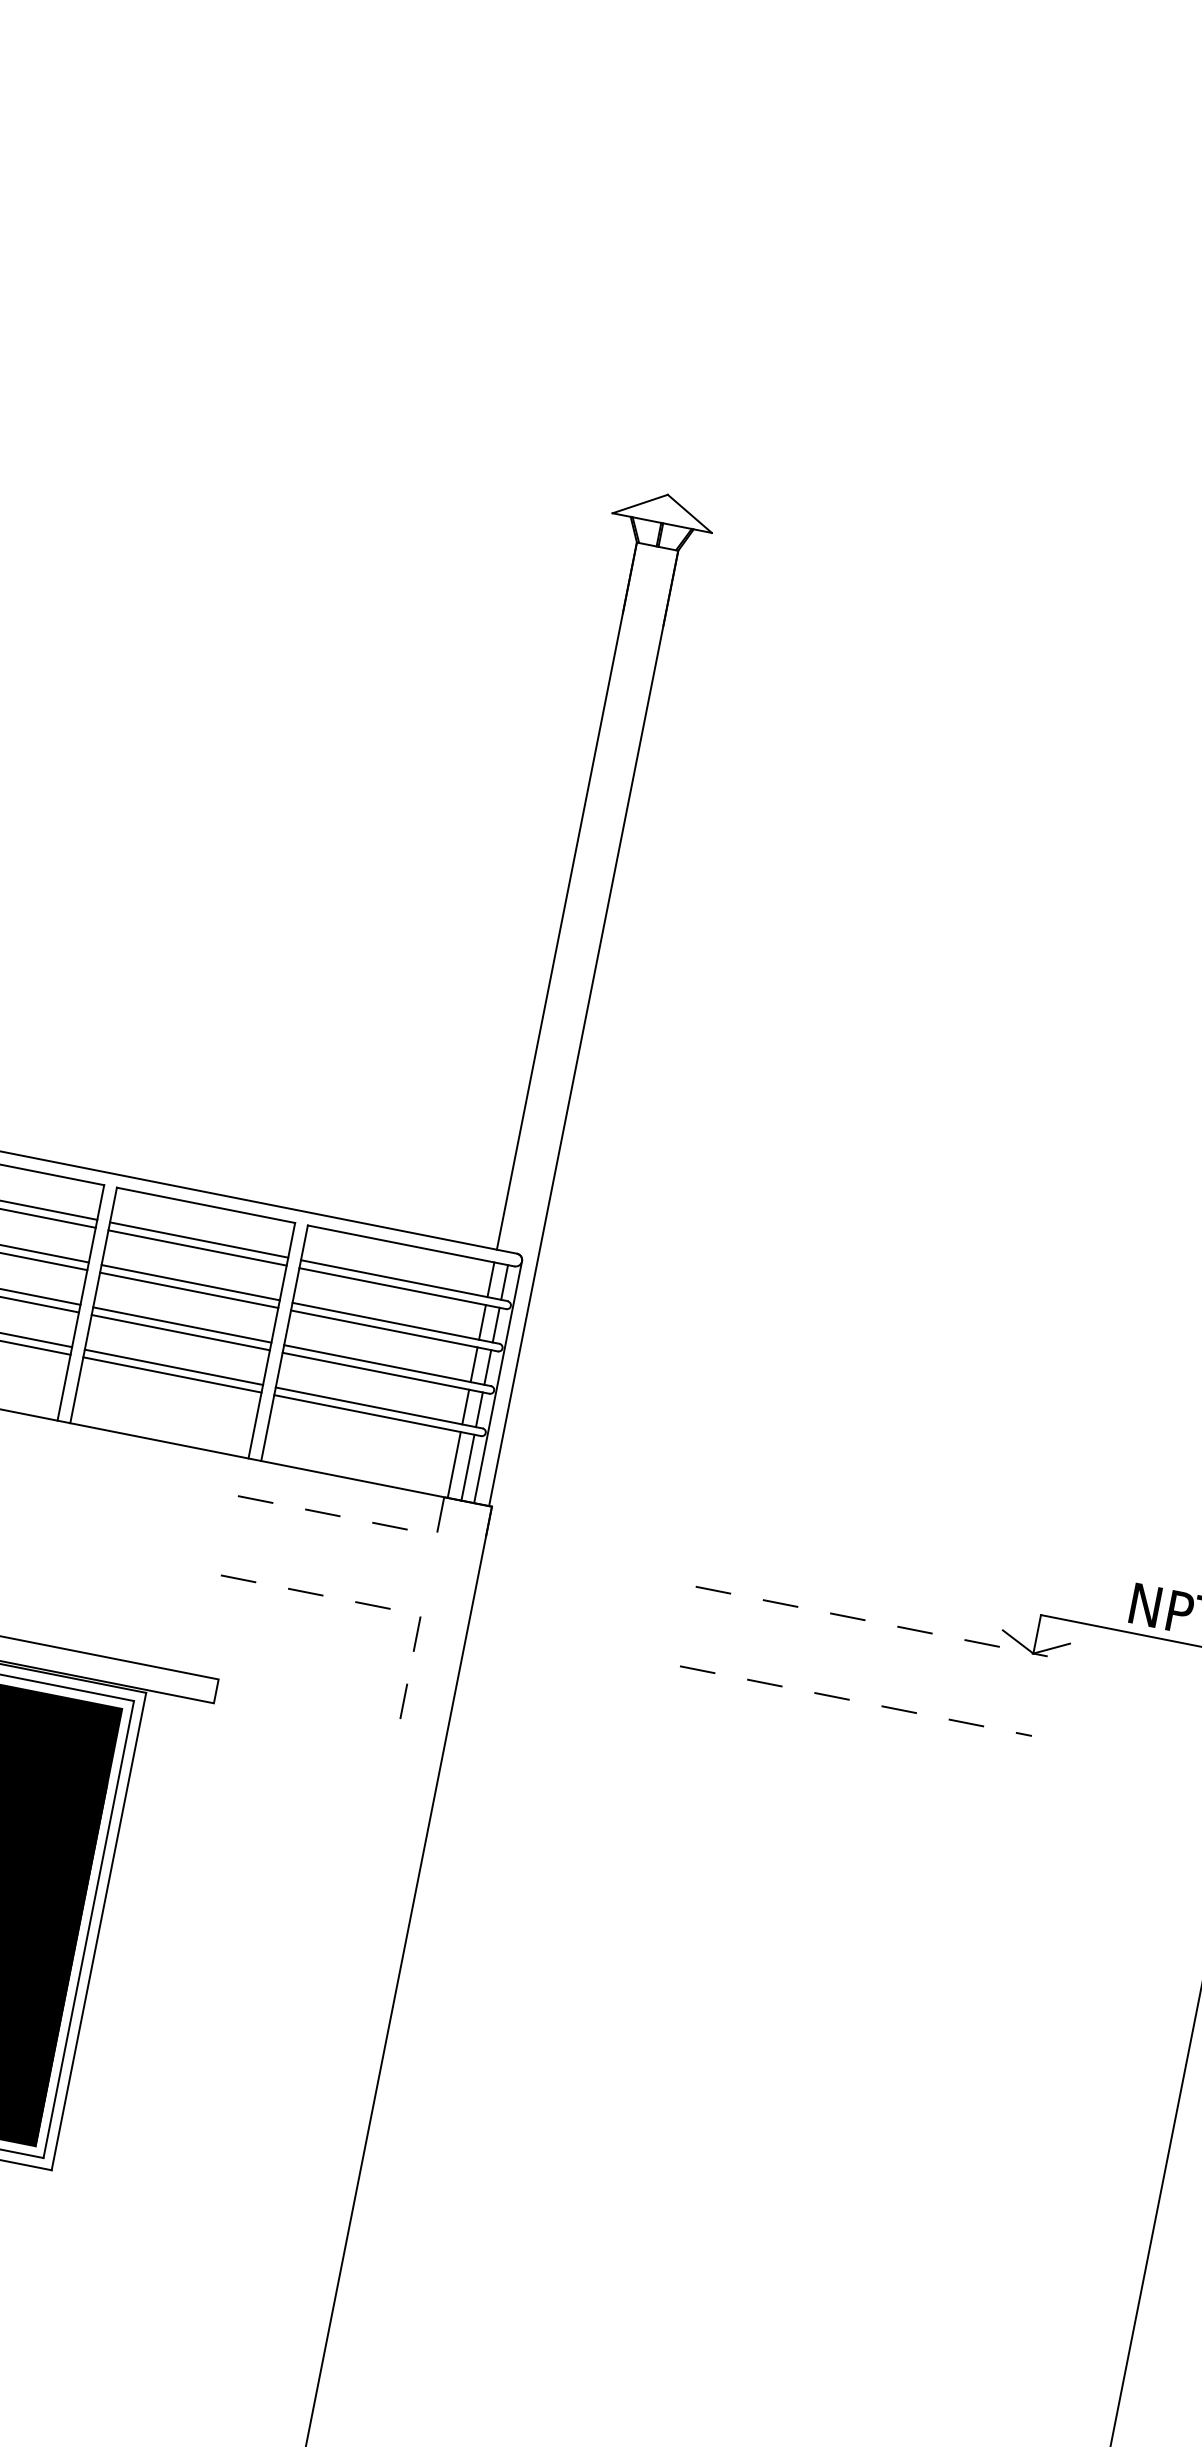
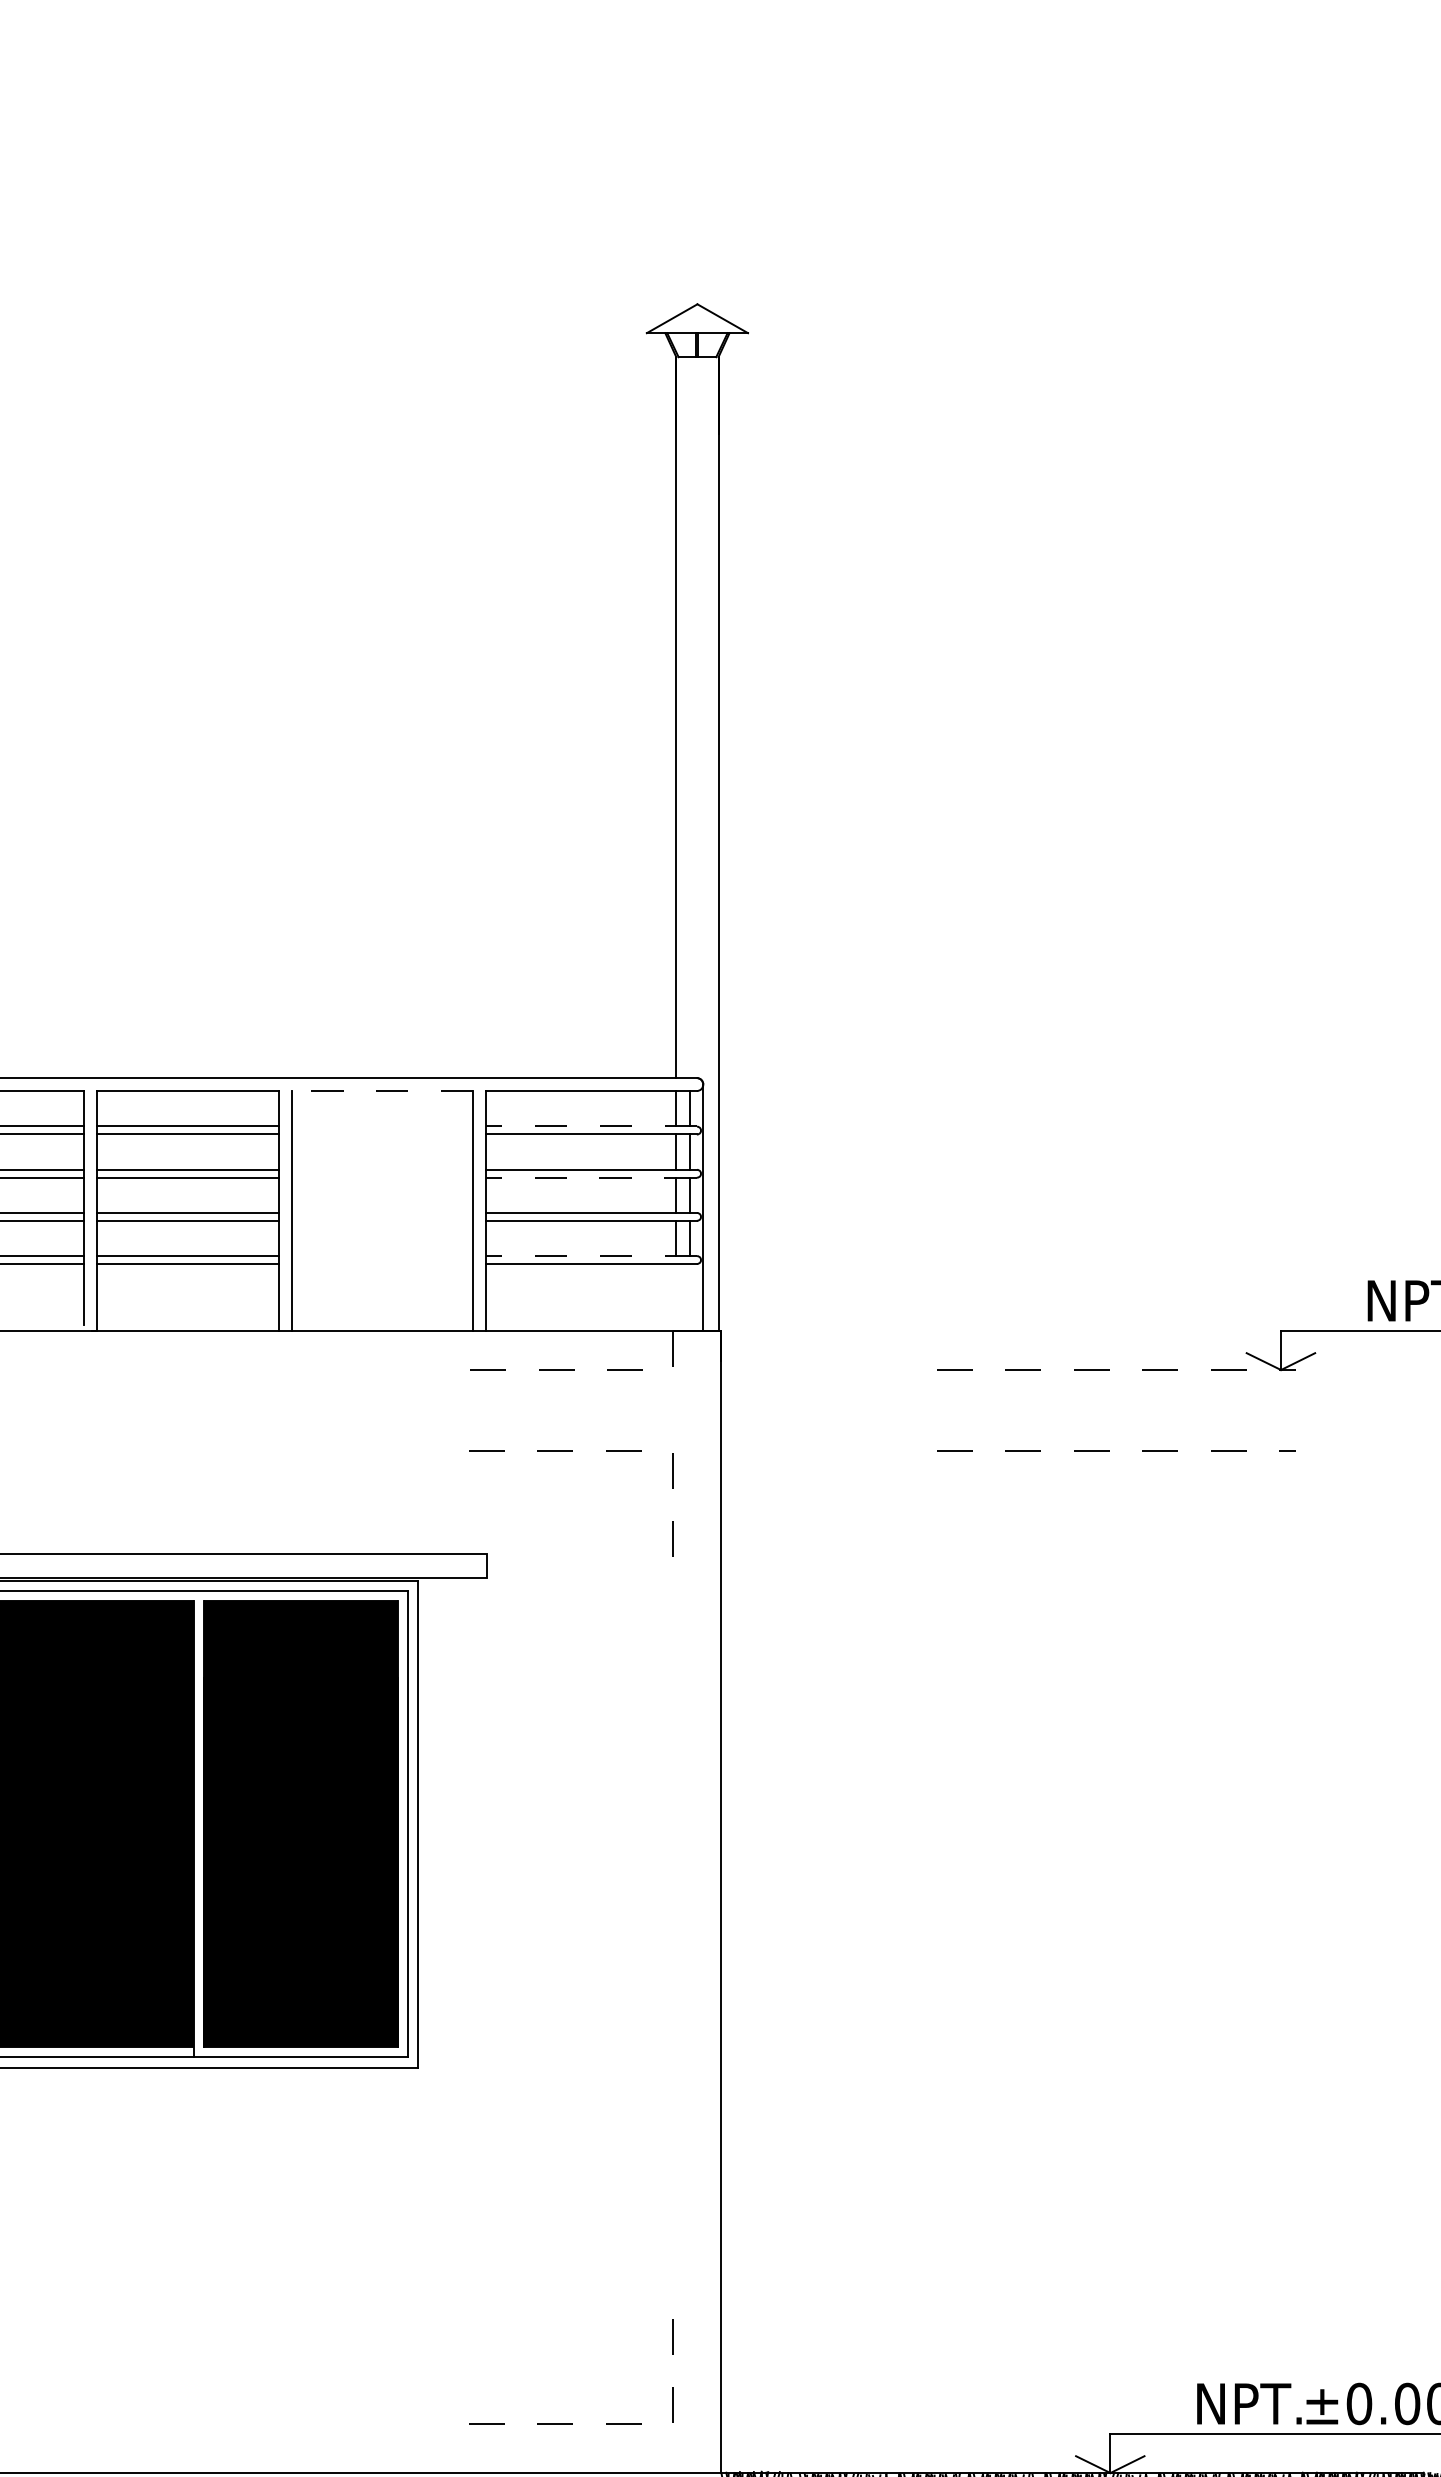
line: (206, 1205) -> (382, 1091), solid -> dashed
line: (199, 1240) -> (382, 1126), removed
line: (197, 1248) -> (382, 1134), removed
line: (404, 1280) -> (591, 1126), solid -> dashed
line: (190, 1282) -> (382, 1169), removed
line: (189, 1290) -> (382, 1177), removed
line: (182, 1325) -> (382, 1213), removed
line: (394, 1330) -> (591, 1177), solid -> dashed
line: (180, 1332) -> (382, 1220), removed
line: (173, 1367) -> (382, 1256), removed
line: (172, 1374) -> (382, 1263), removed
line: (378, 1408) -> (591, 1256), solid -> dashed
line: (454, 1465) -> (676, 1297), removed
line: (468, 1467) -> (690, 1297), removed

